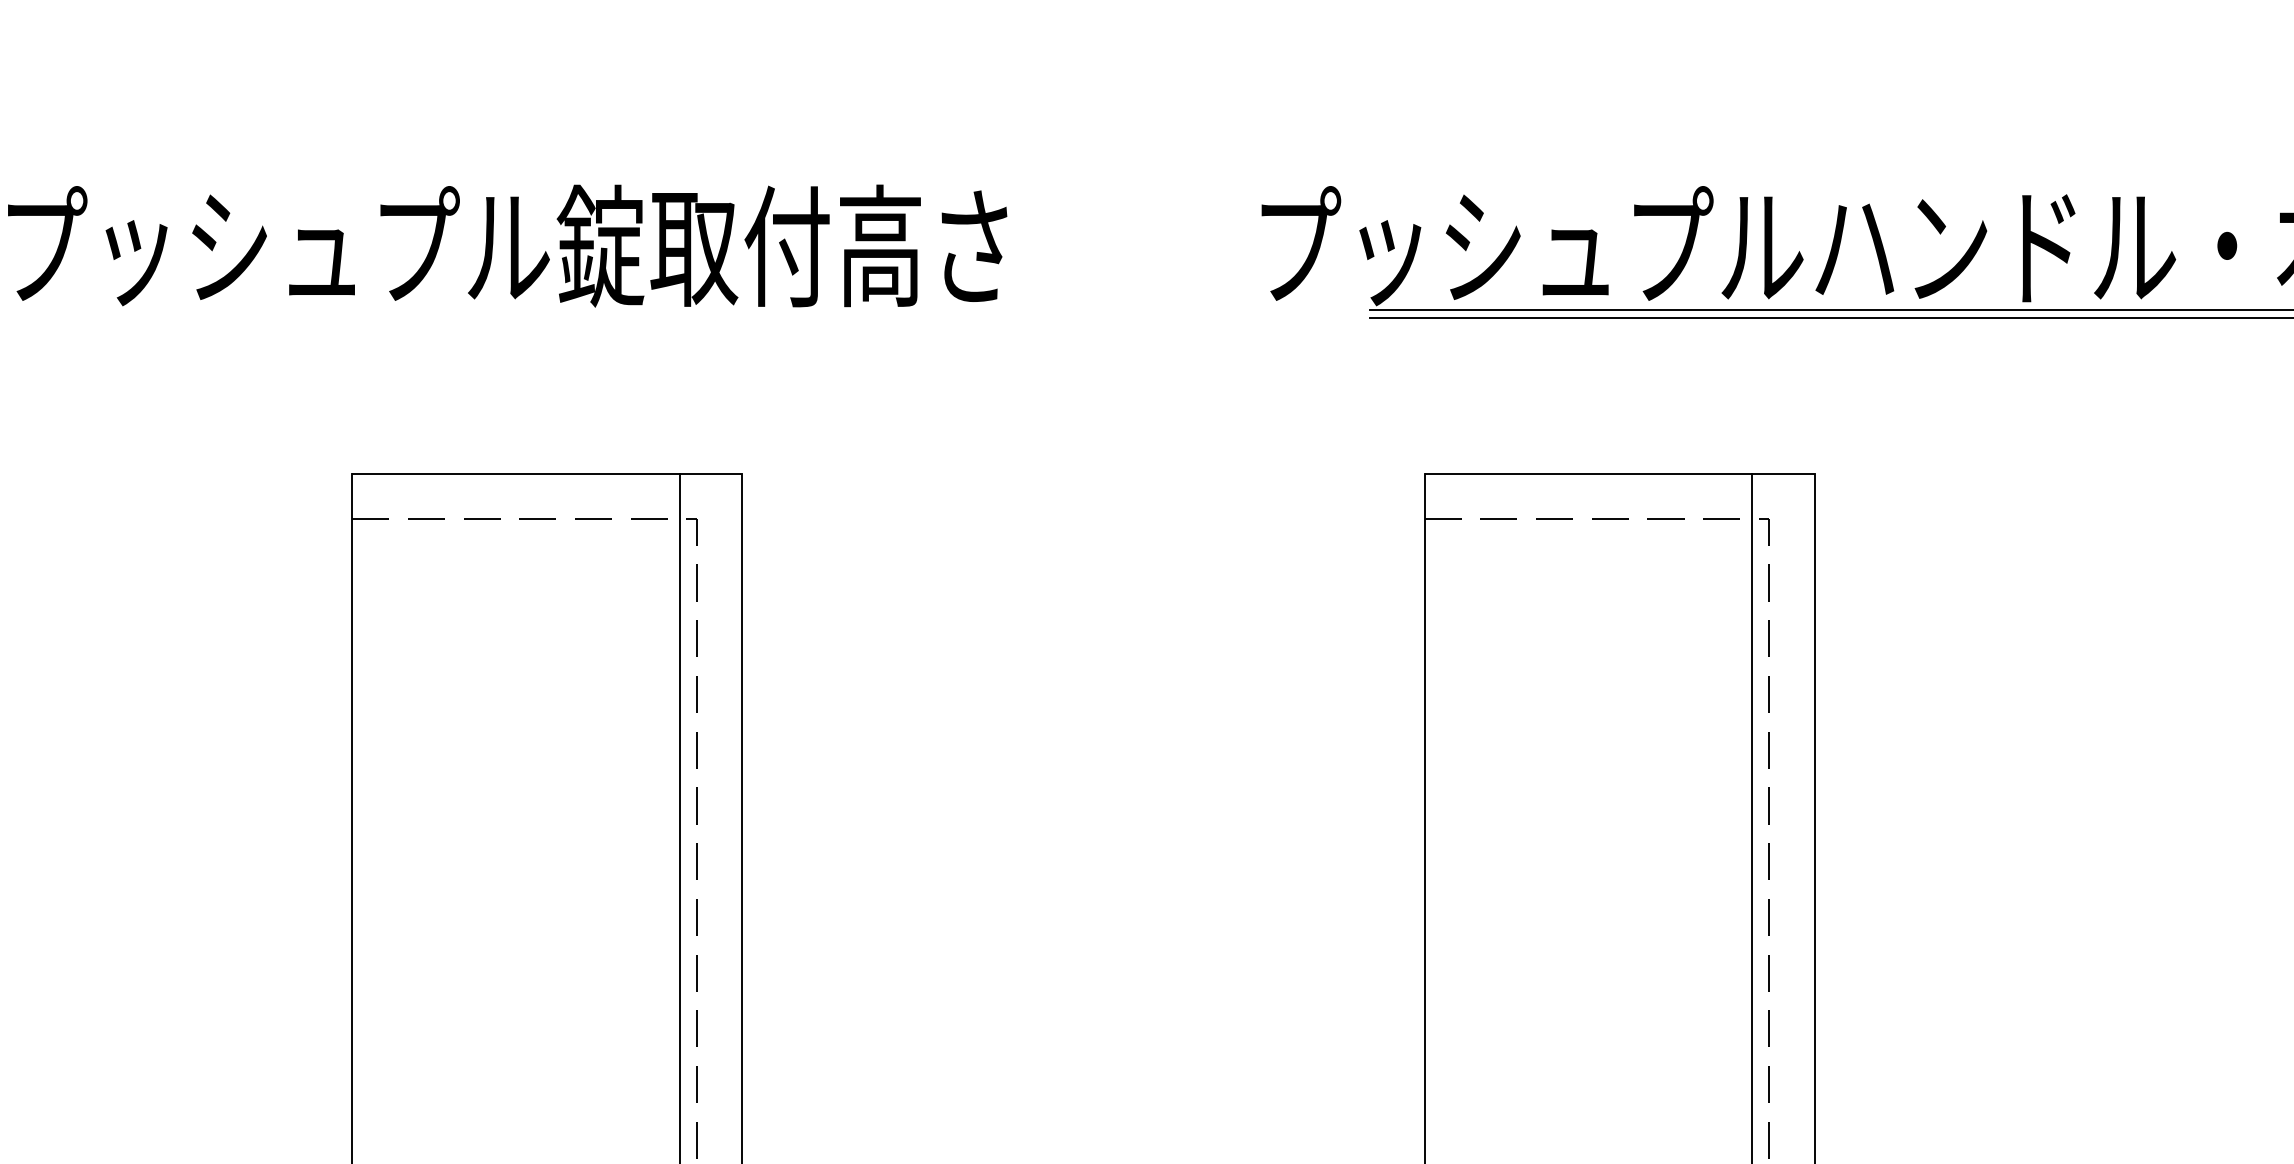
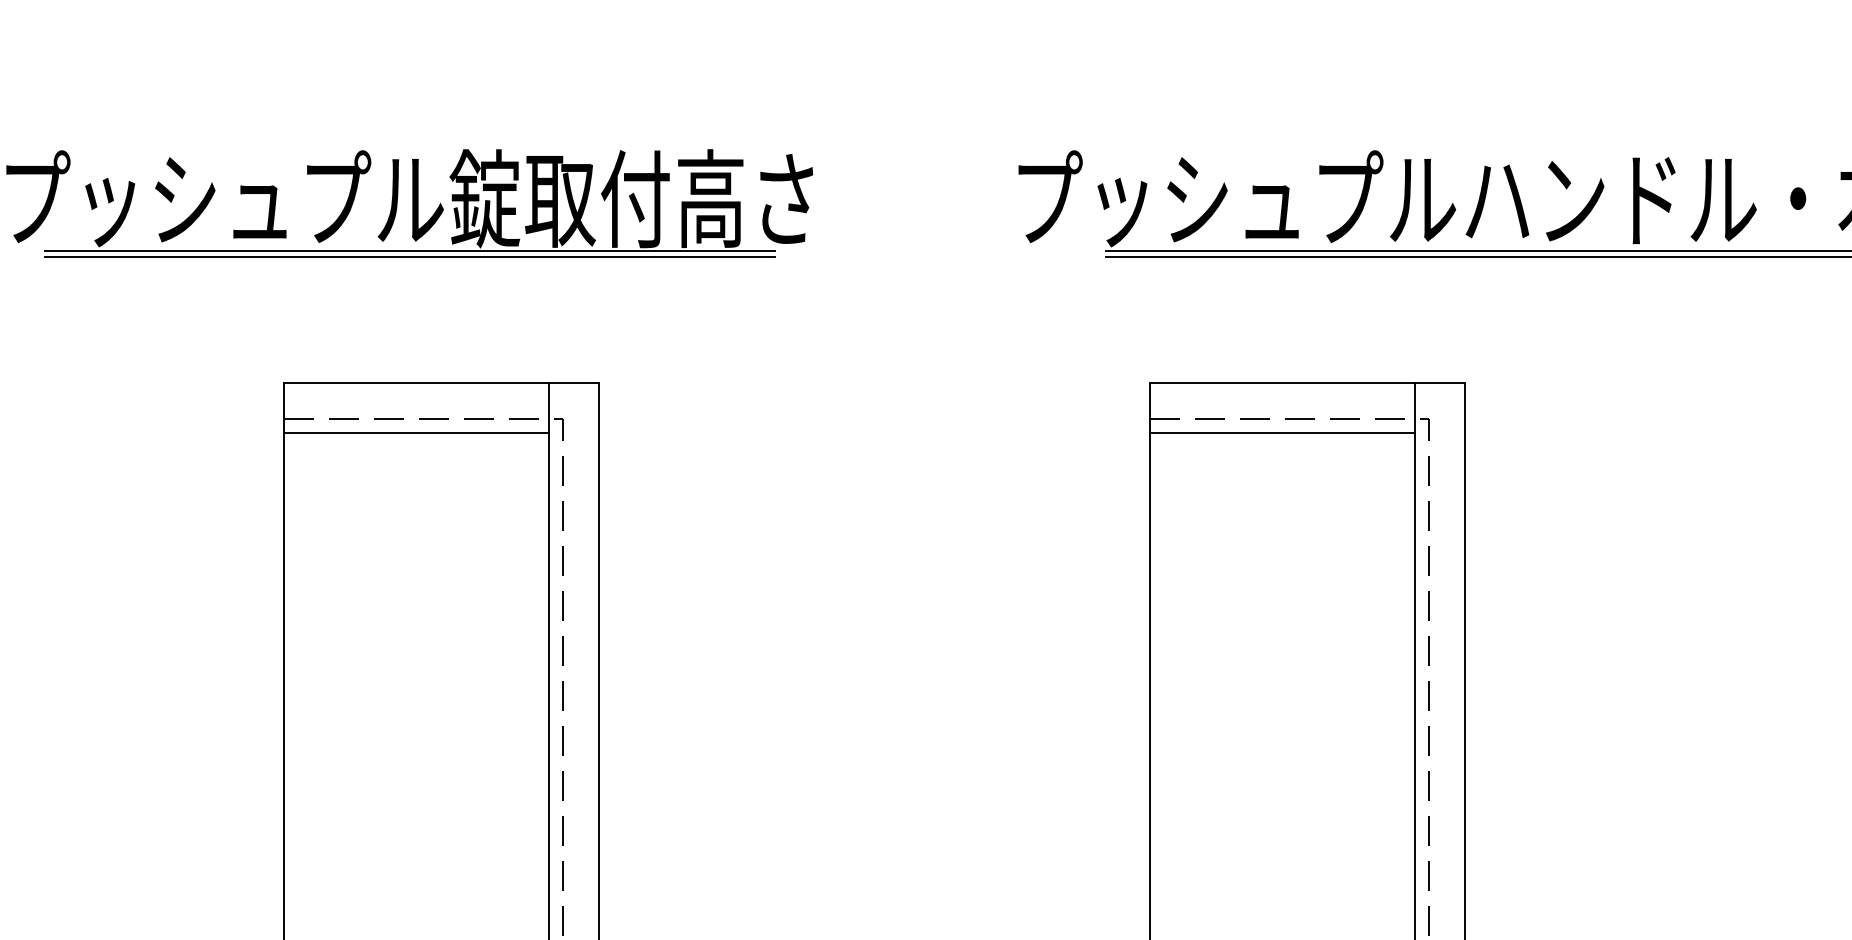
line: (507, 310) -> (409, 250), added
line: (507, 317) -> (409, 256), added
line: (515, 536) -> (416, 433), added
line: (1588, 536) -> (1282, 433), added

